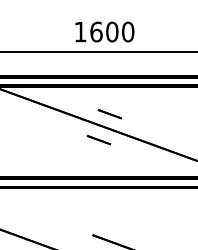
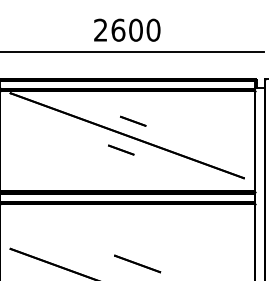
text: (80, 31) -> (100, 29), 1600 -> 2600

